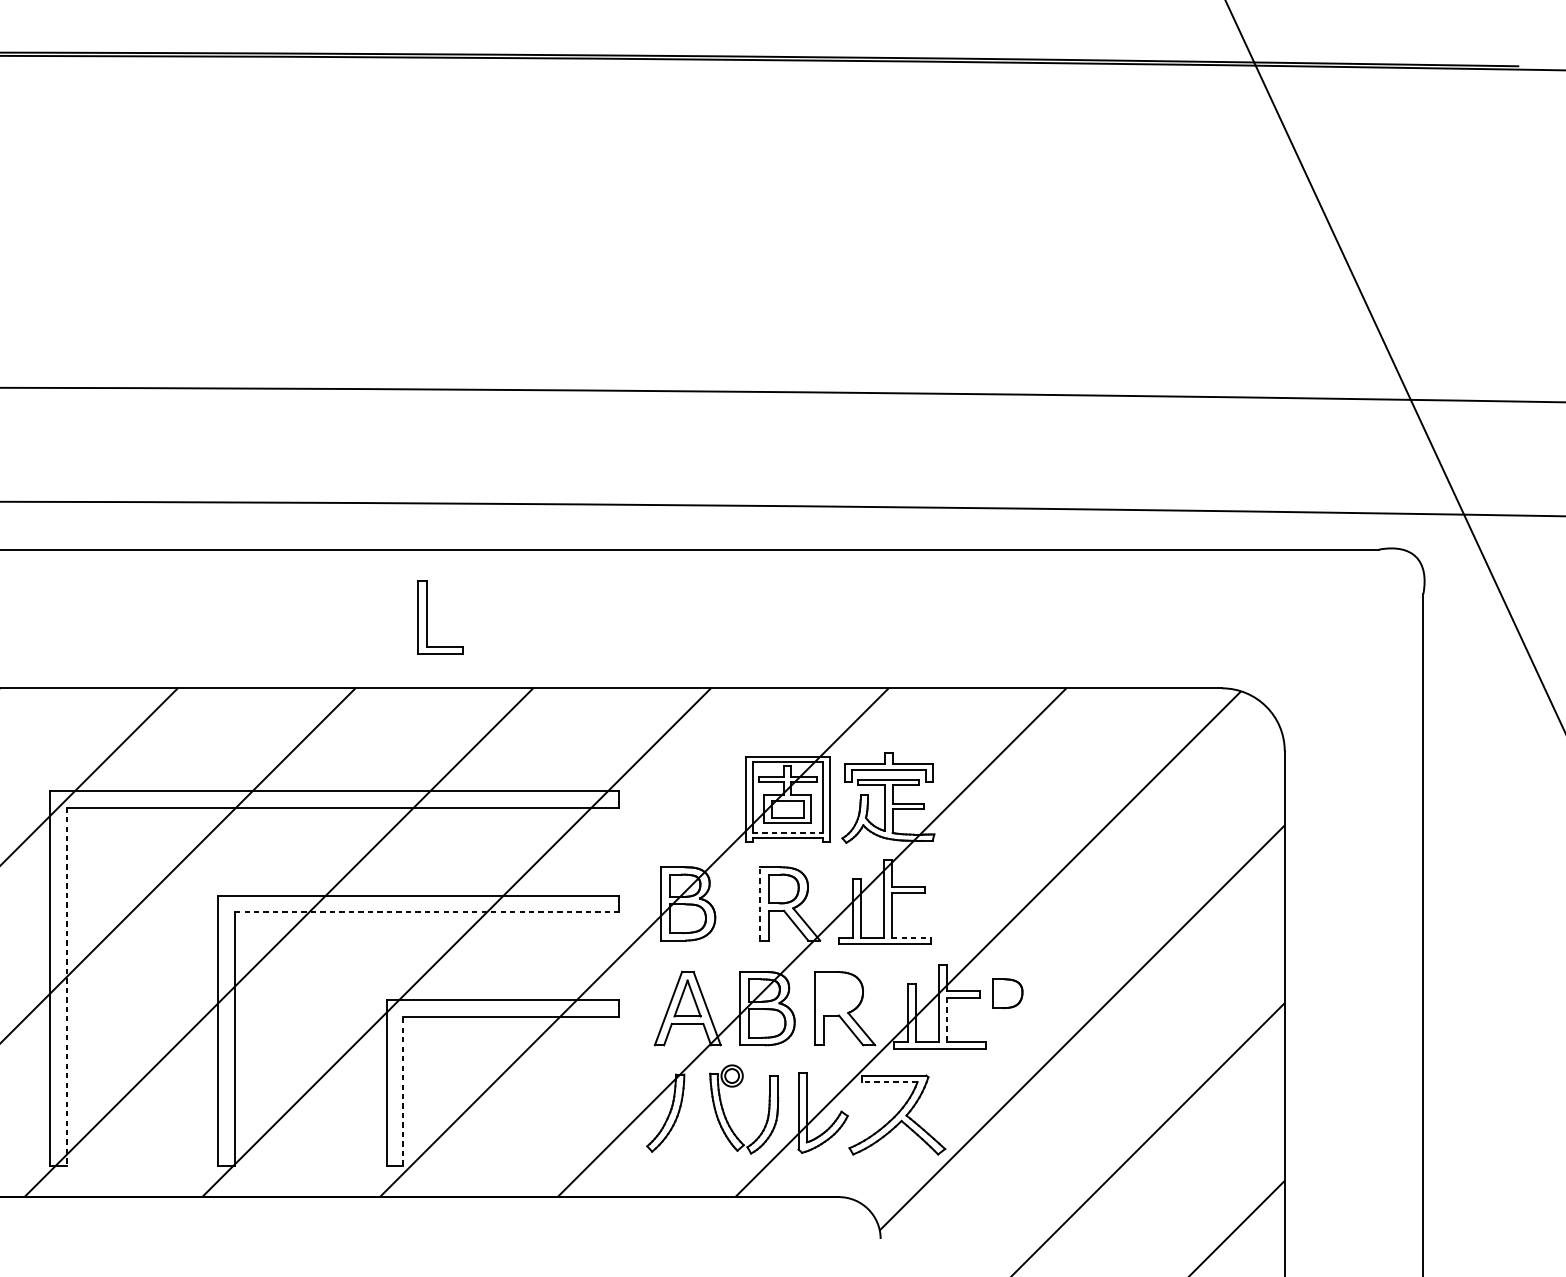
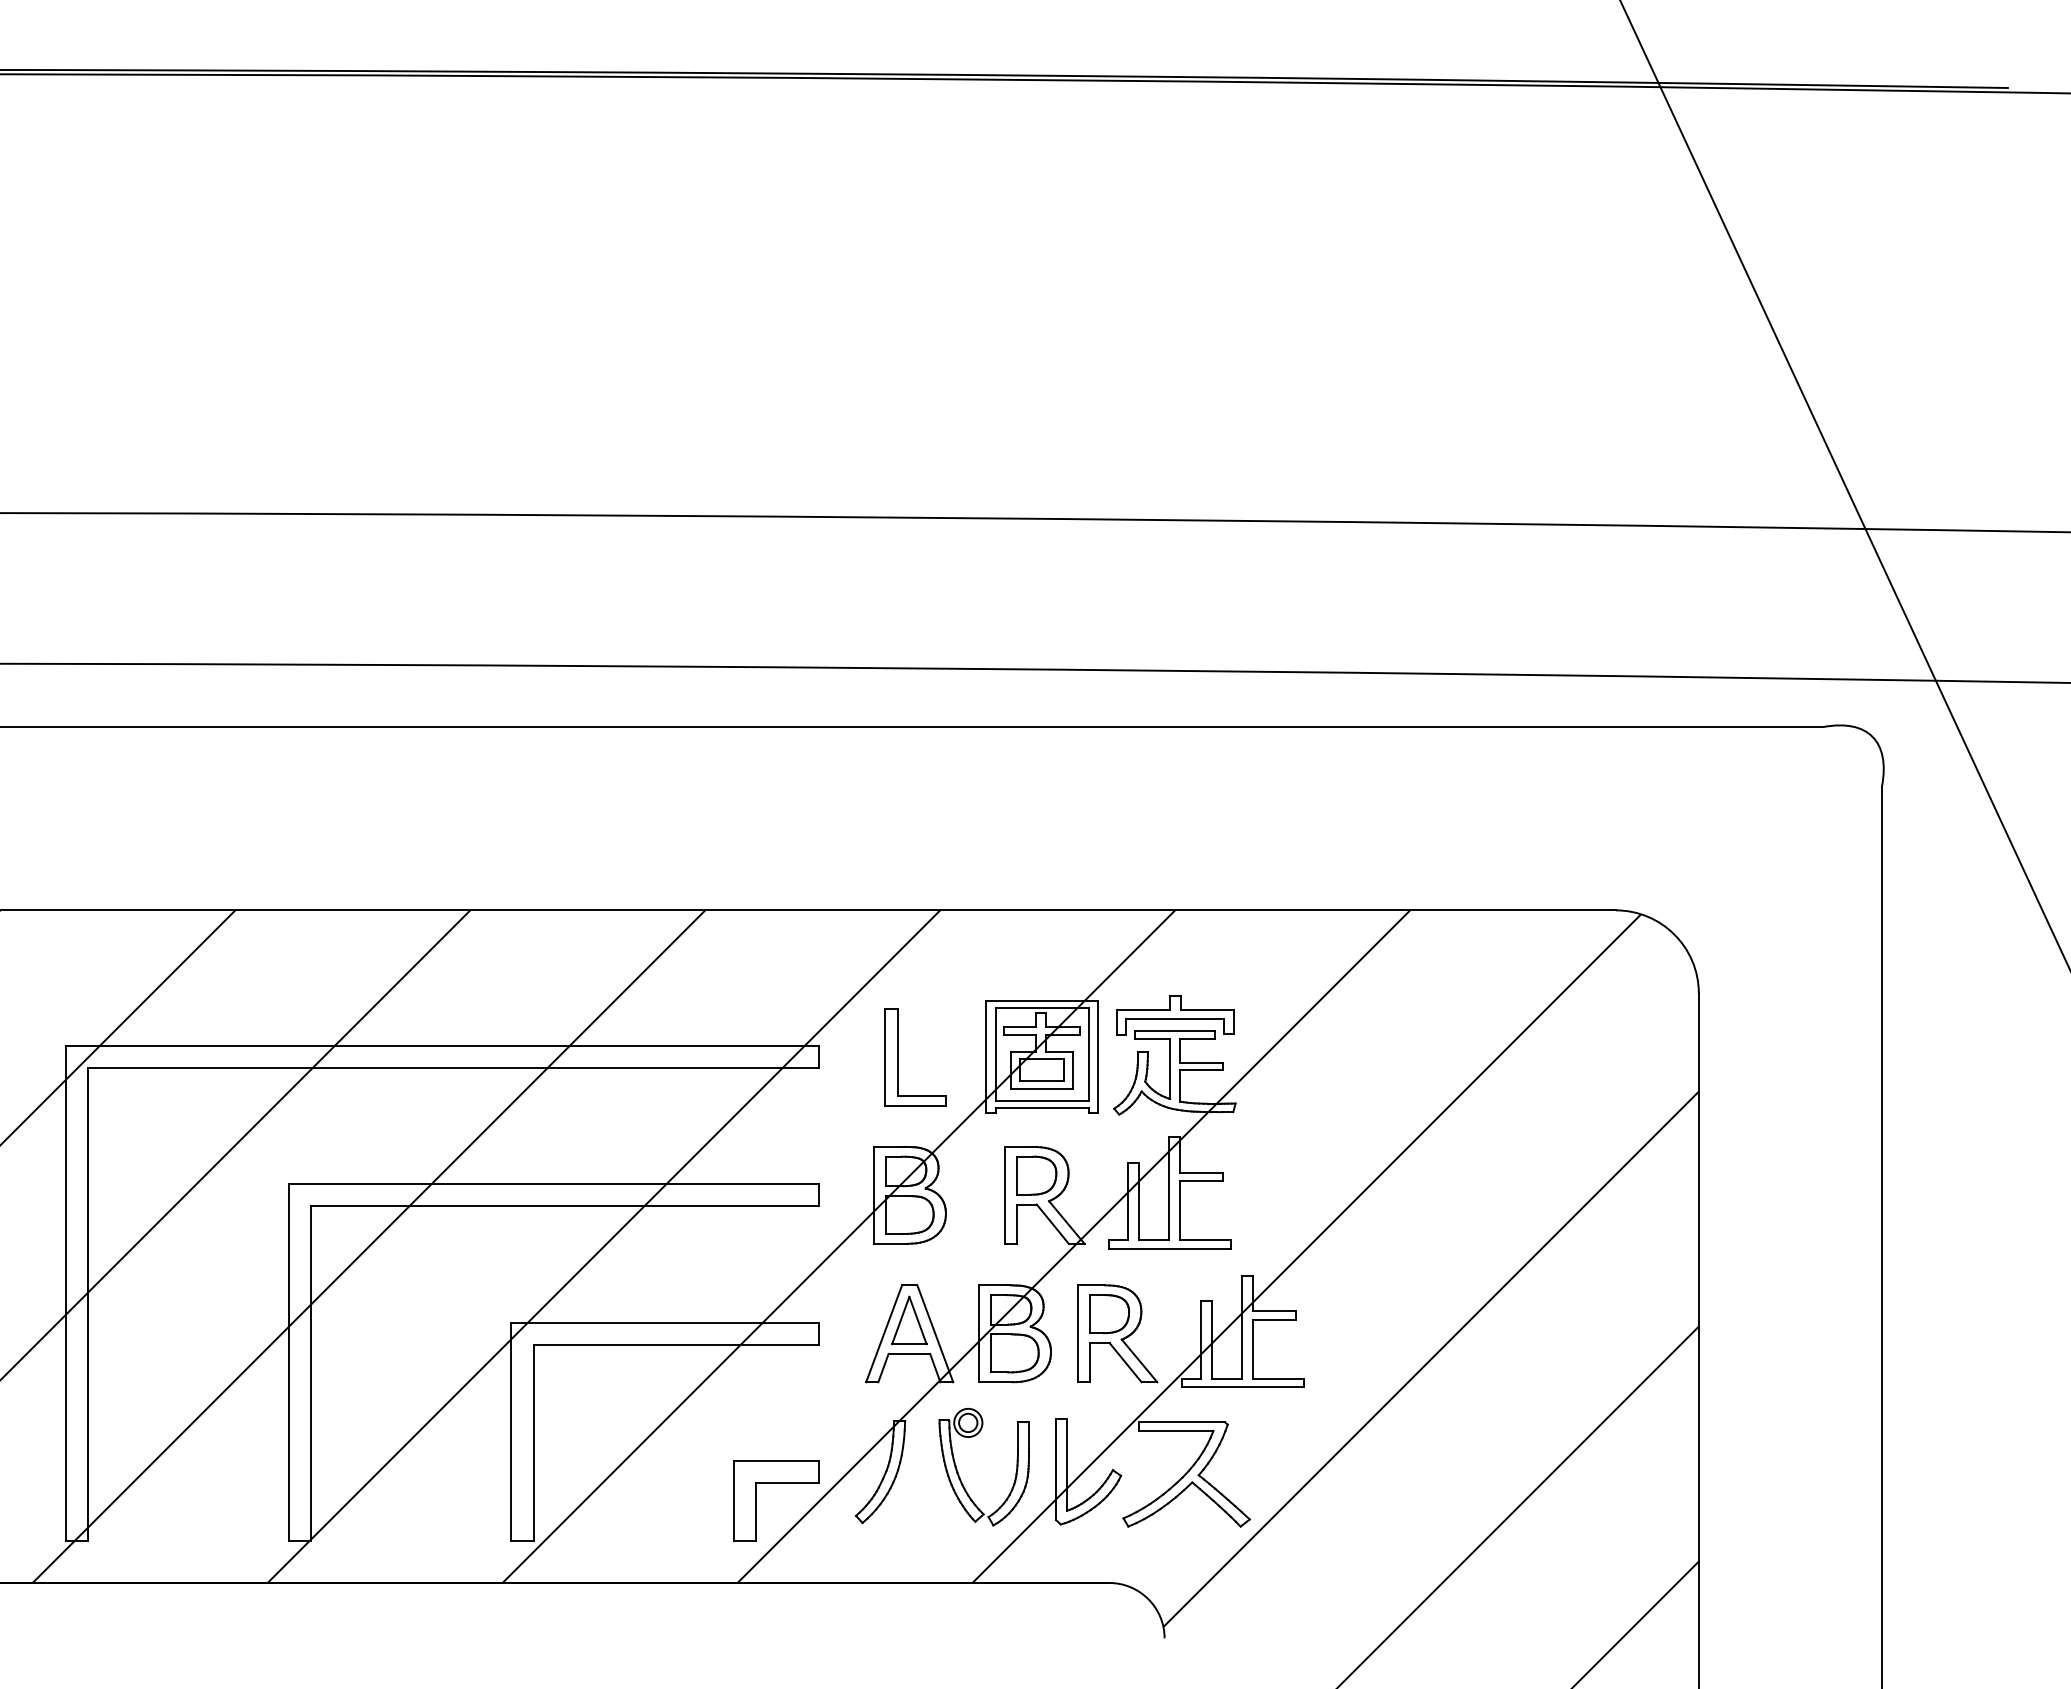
part: (427, 617) -> (898, 1057), moved
line: (788, 832) -> (1042, 1101), dashed -> solid
line: (759, 903) -> (1004, 1194), dashed -> solid
line: (427, 912) -> (565, 1206), dashed -> solid
line: (911, 938) -> (1205, 1240), dashed -> solid
line: (66, 986) -> (88, 1304), dashed -> solid
part: (1007, 994) -> (1109, 1314), moved
line: (947, 1020) -> (1252, 1349), dashed -> solid
line: (889, 1081) -> (1176, 1430), dashed -> solid
line: (403, 1090) -> (533, 1442), dashed -> solid
part: (587, 1121) -> (776, 1483), added

